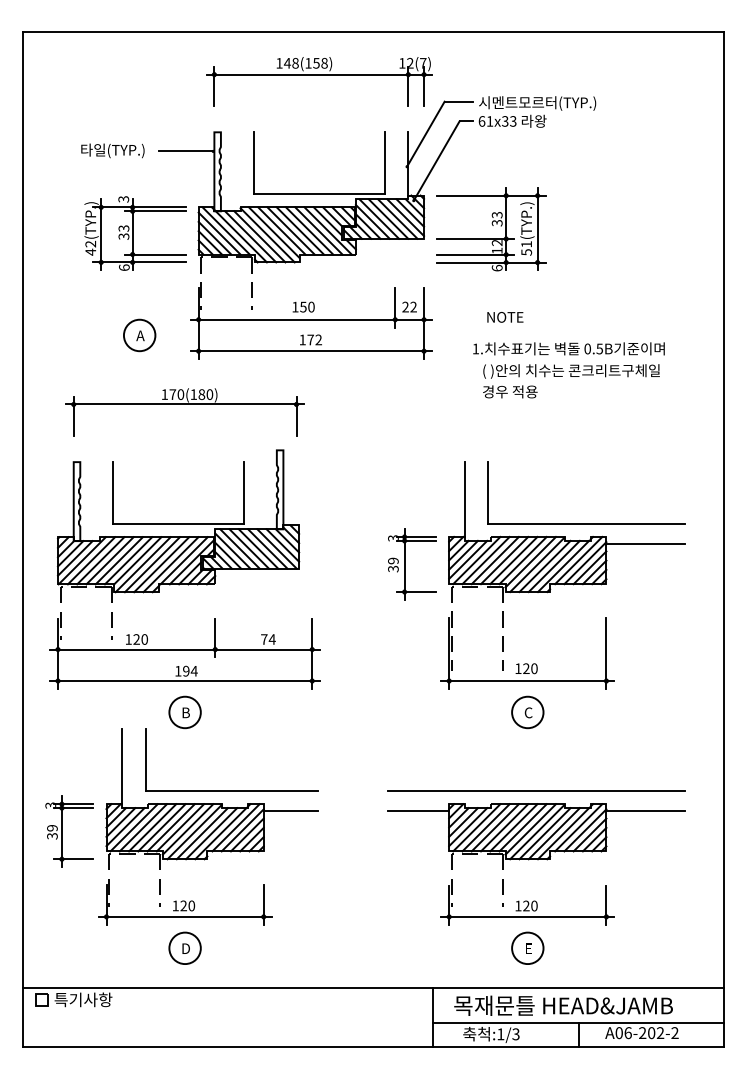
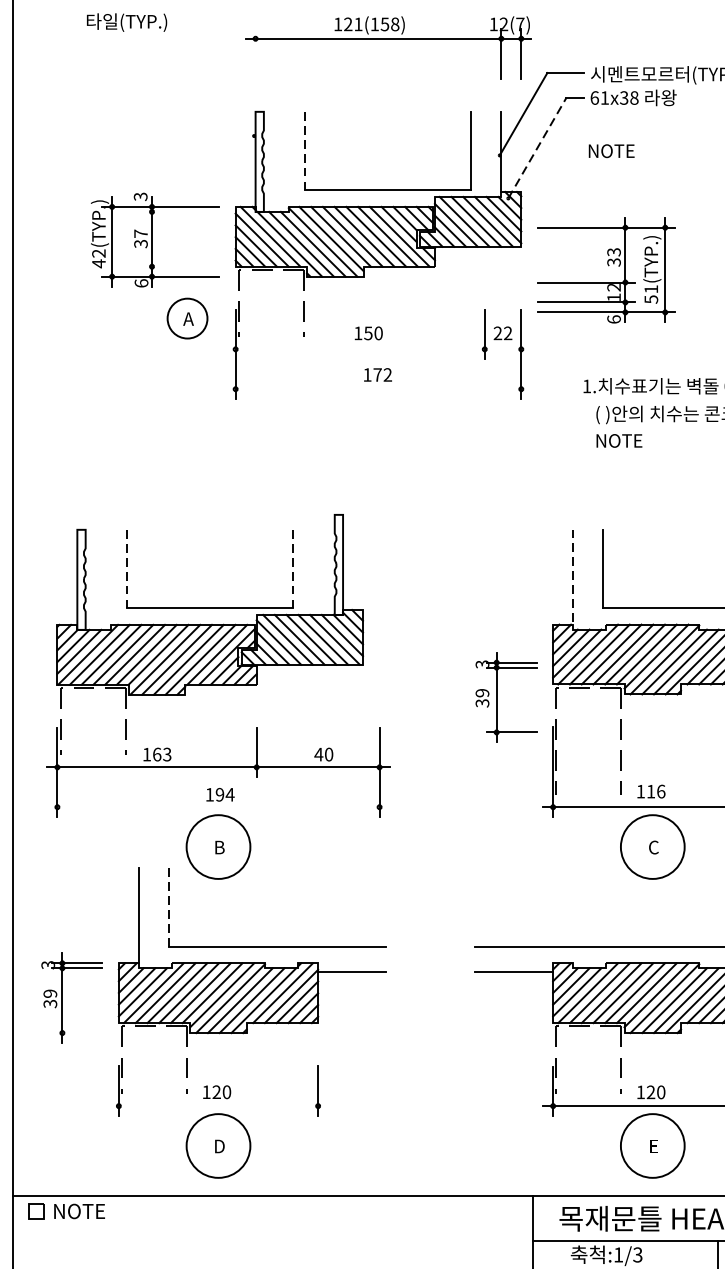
text: (290, 62) -> (352, 23), 148(158) -> 121(158)
line: (214, 86) -> (255, 53), removed
text: (513, 121) -> (634, 98), 61x33 -> 61x38
text: (112, 150) -> (126, 22), moved
line: (185, 151) -> (218, 136), removed
line: (436, 161) -> (537, 148), solid -> dashed
line: (253, 163) -> (305, 151), solid -> dashed
line: (154, 211) -> (179, 212), removed
text: (123, 228) -> (140, 233), 33 -> 37
part: (491, 229) -> (606, 270), moved
line: (154, 254) -> (179, 266), removed
text: (505, 317) -> (611, 151), moved
line: (310, 319) -> (377, 349), removed
part: (139, 335) -> (187, 318), moved
line: (310, 351) -> (377, 389), removed
text: (510, 391) -> (630, 440), 경우 적용 -> NOTE
part: (184, 404) -> (217, 456), removed
line: (113, 493) -> (127, 569), solid -> dashed
line: (244, 493) -> (293, 569), solid -> dashed
line: (464, 499) -> (572, 577), solid -> dashed
part: (405, 564) -> (497, 697), moved
text: (140, 639) -> (161, 754), 120 -> 163
text: (267, 639) -> (322, 754), 74 -> 40
text: (530, 668) -> (656, 791), 120 -> 116
line: (185, 681) -> (218, 807), removed
circle: (184, 712) -> (217, 847), size x1.6
circle: (527, 712) -> (652, 847), size x1.6
line: (145, 760) -> (168, 907), solid -> dashed
line: (73, 859) -> (77, 1033), removed
line: (184, 916) -> (217, 1105), removed
circle: (184, 948) -> (217, 1146), size x1.6
circle: (527, 948) -> (652, 1146), size x1.6
text: (83, 999) -> (89, 1210), 특기사항 -> NOTE

